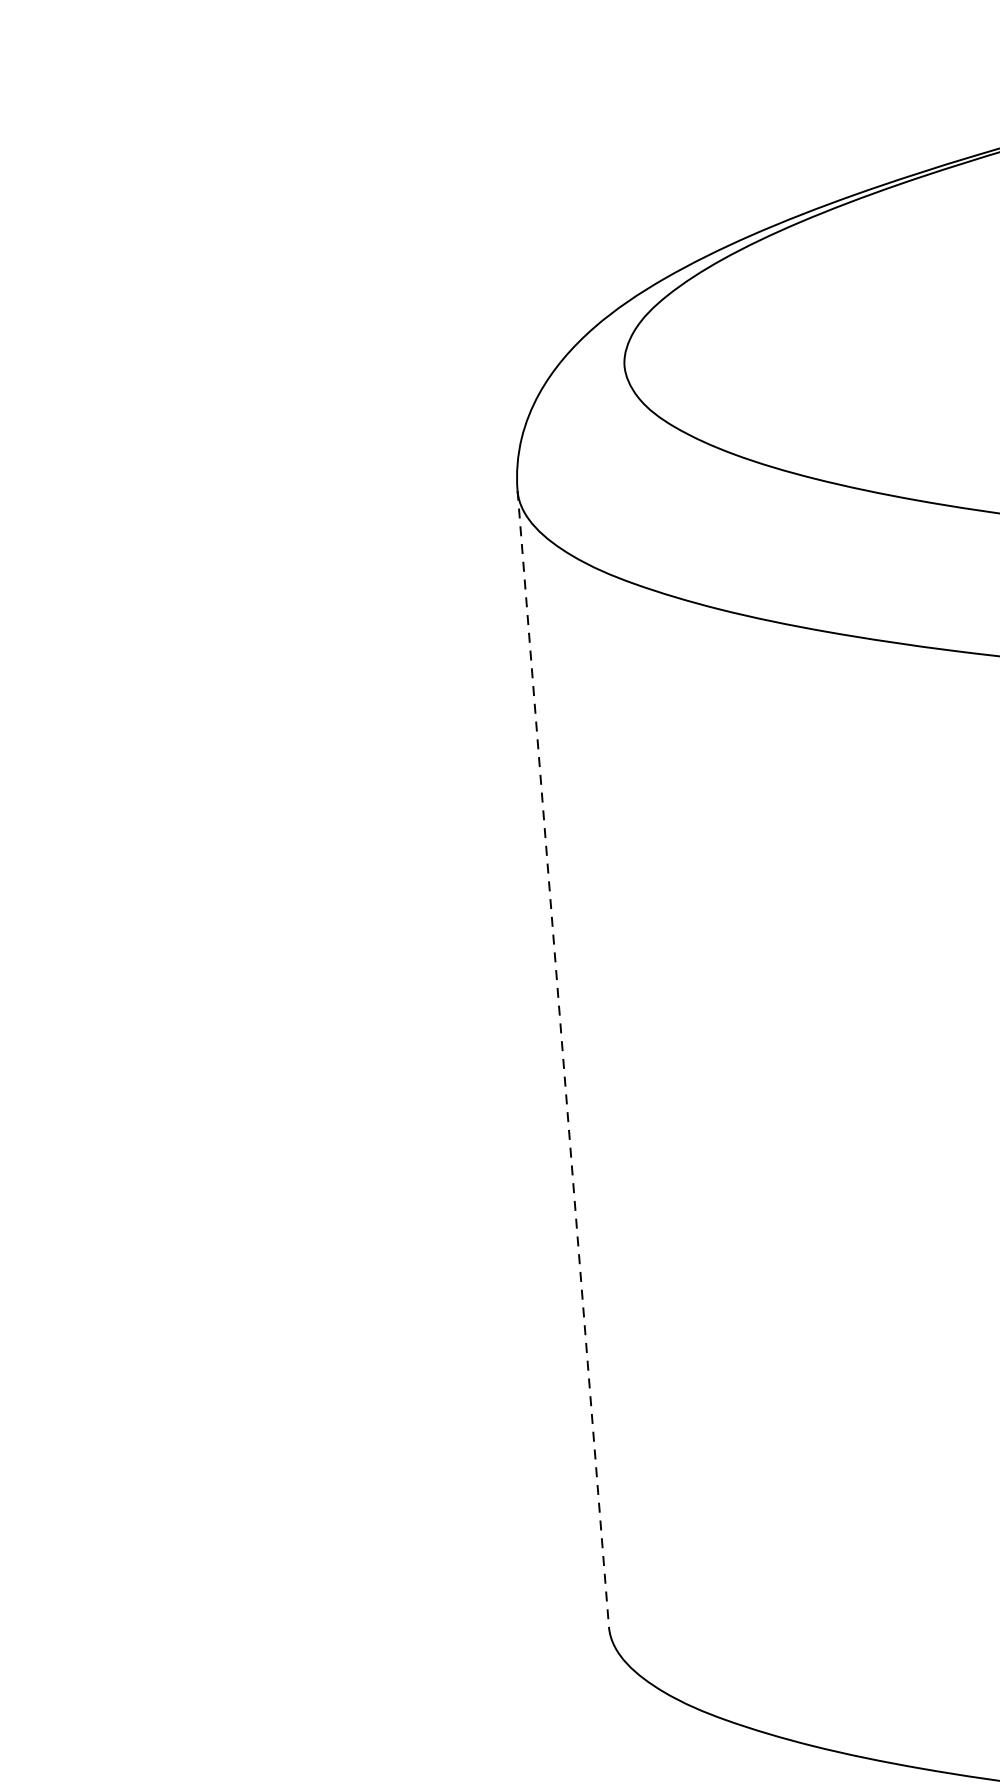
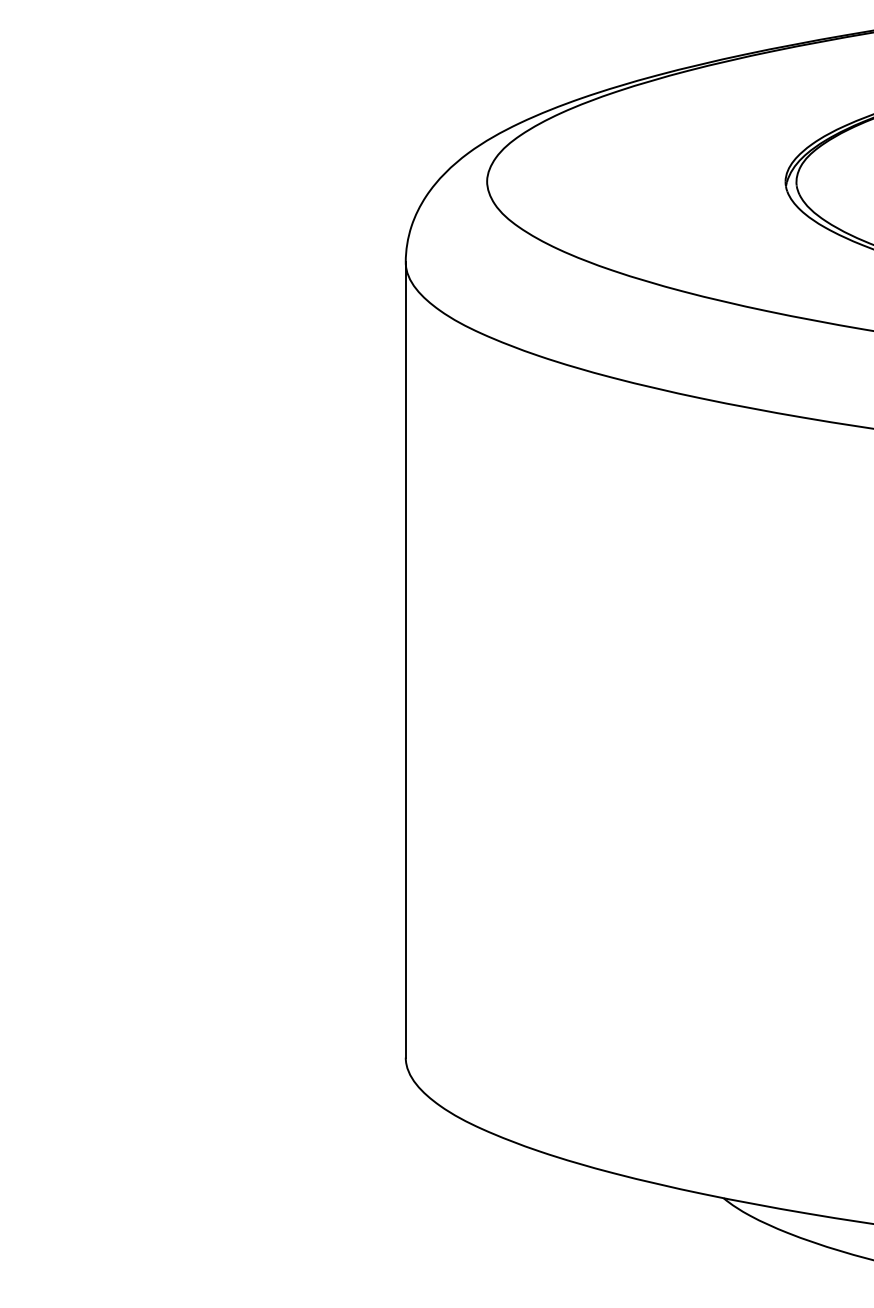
line: (562, 1059) -> (405, 660), dashed -> solid

